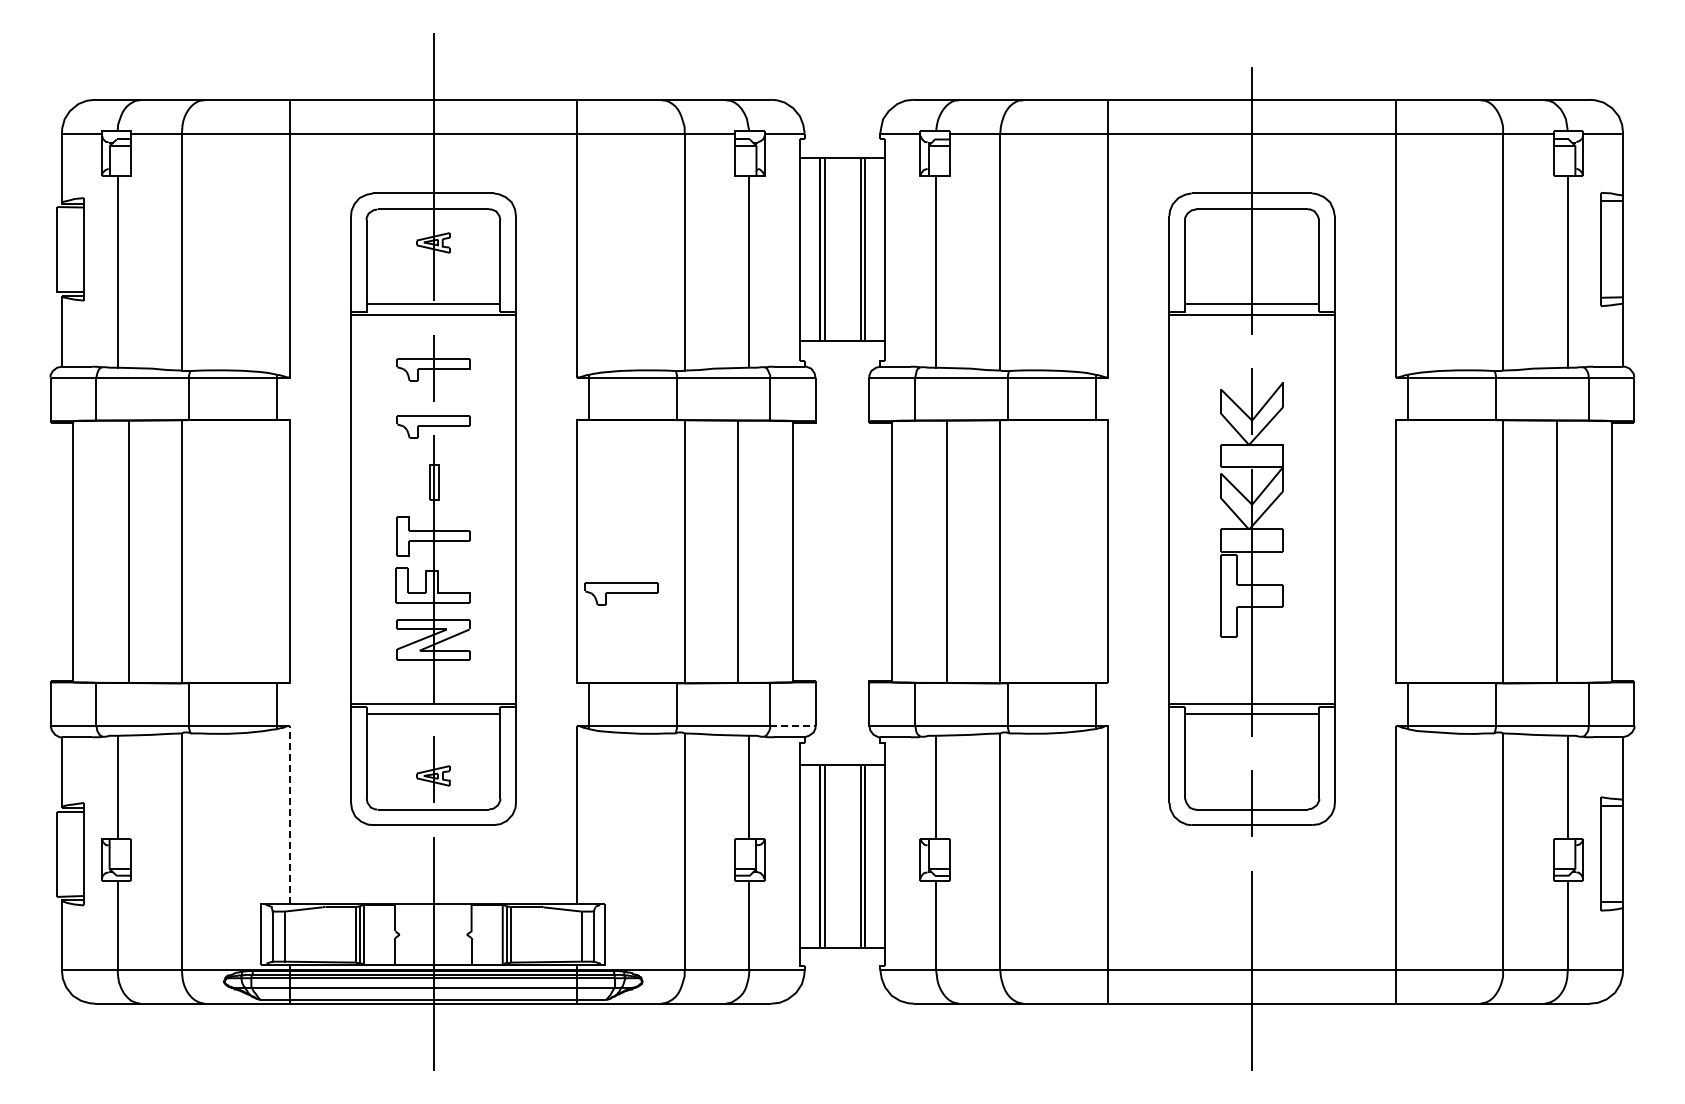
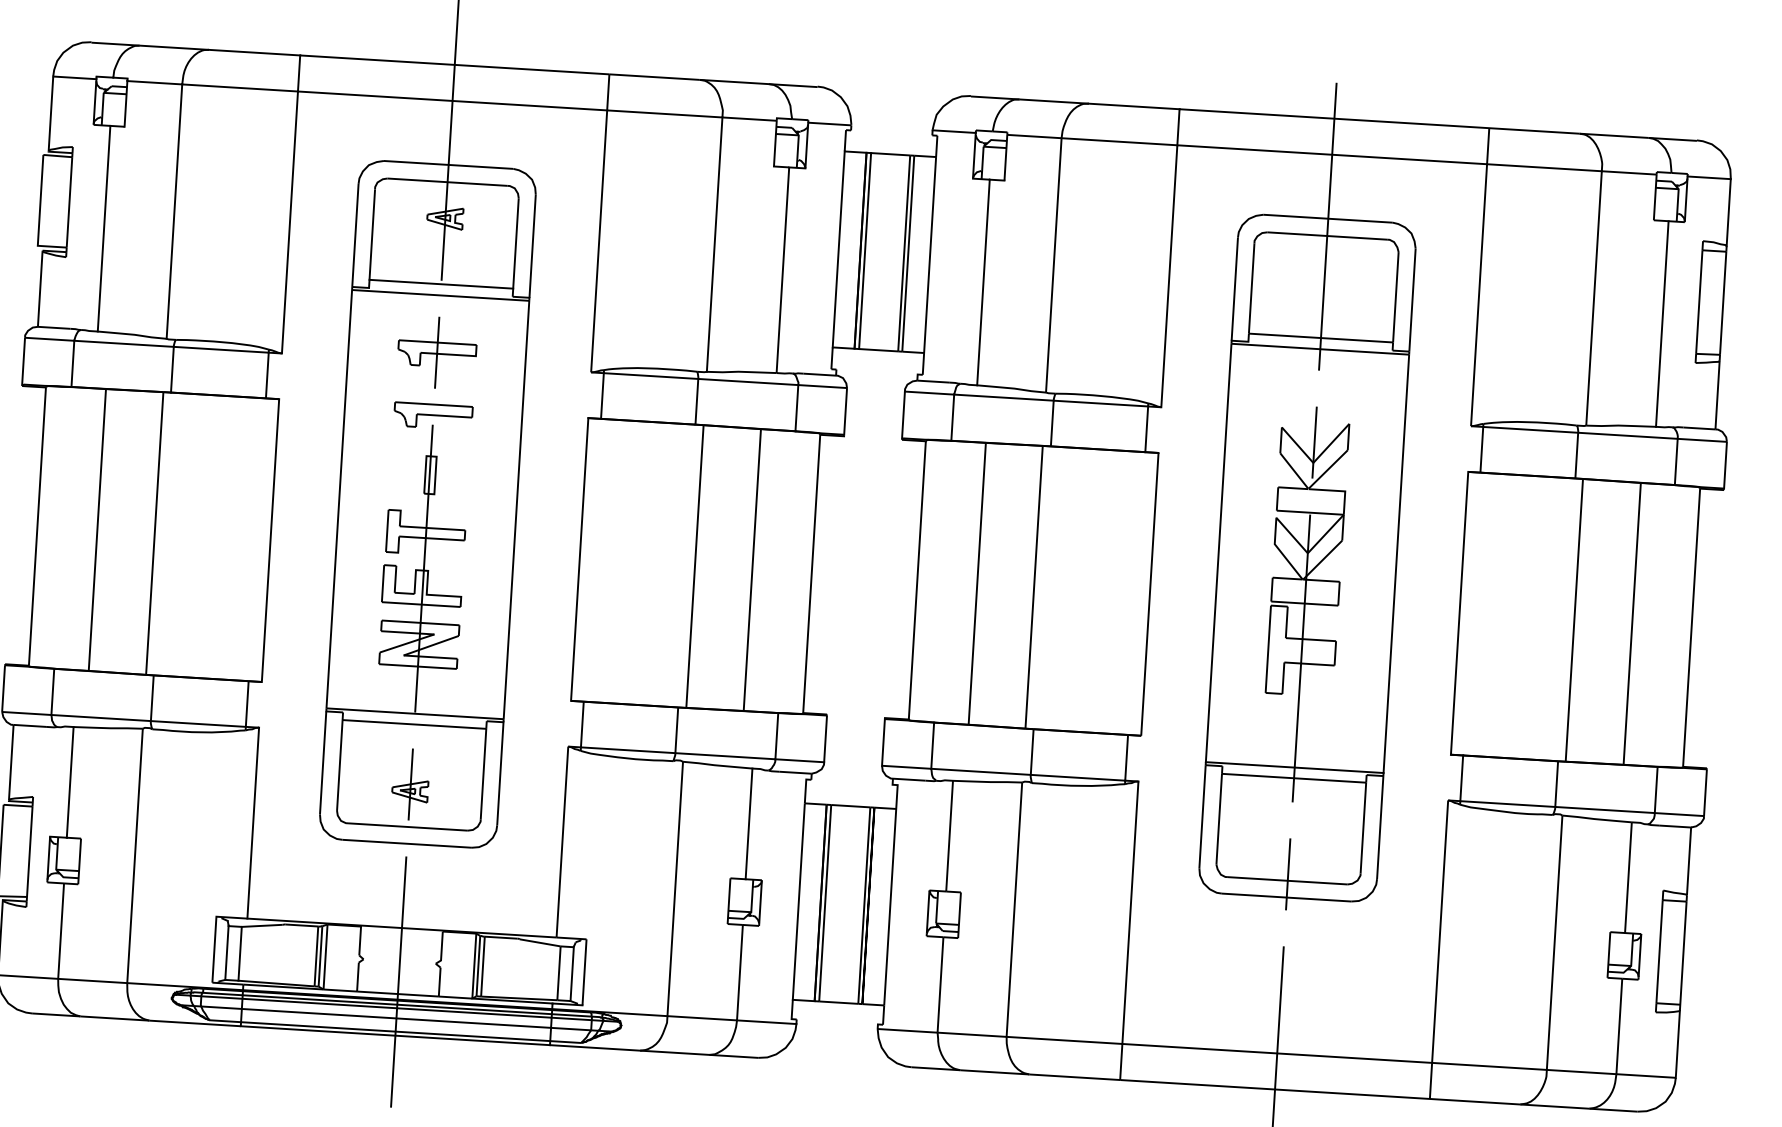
part: (621, 593) -> (624, 607), removed
line: (792, 725) -> (799, 760), dashed -> solid
line: (289, 814) -> (253, 822), dashed -> solid

